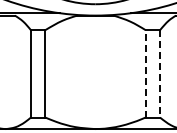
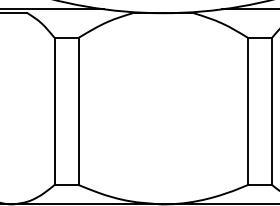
line: (145, 73) -> (247, 110), dashed -> solid
line: (160, 73) -> (272, 110), dashed -> solid

